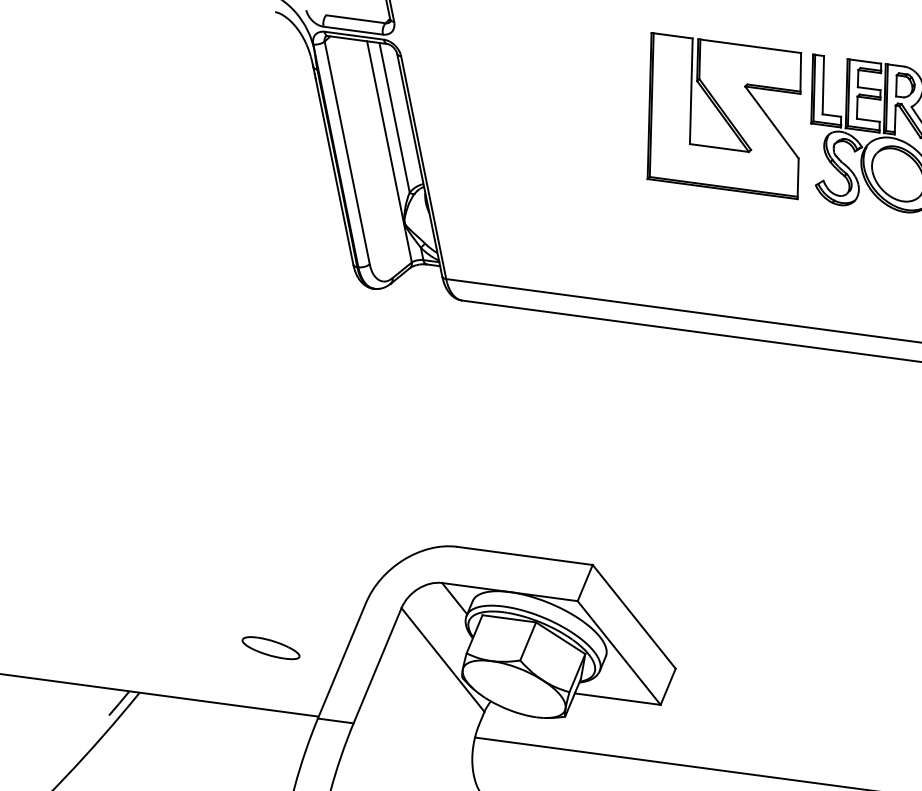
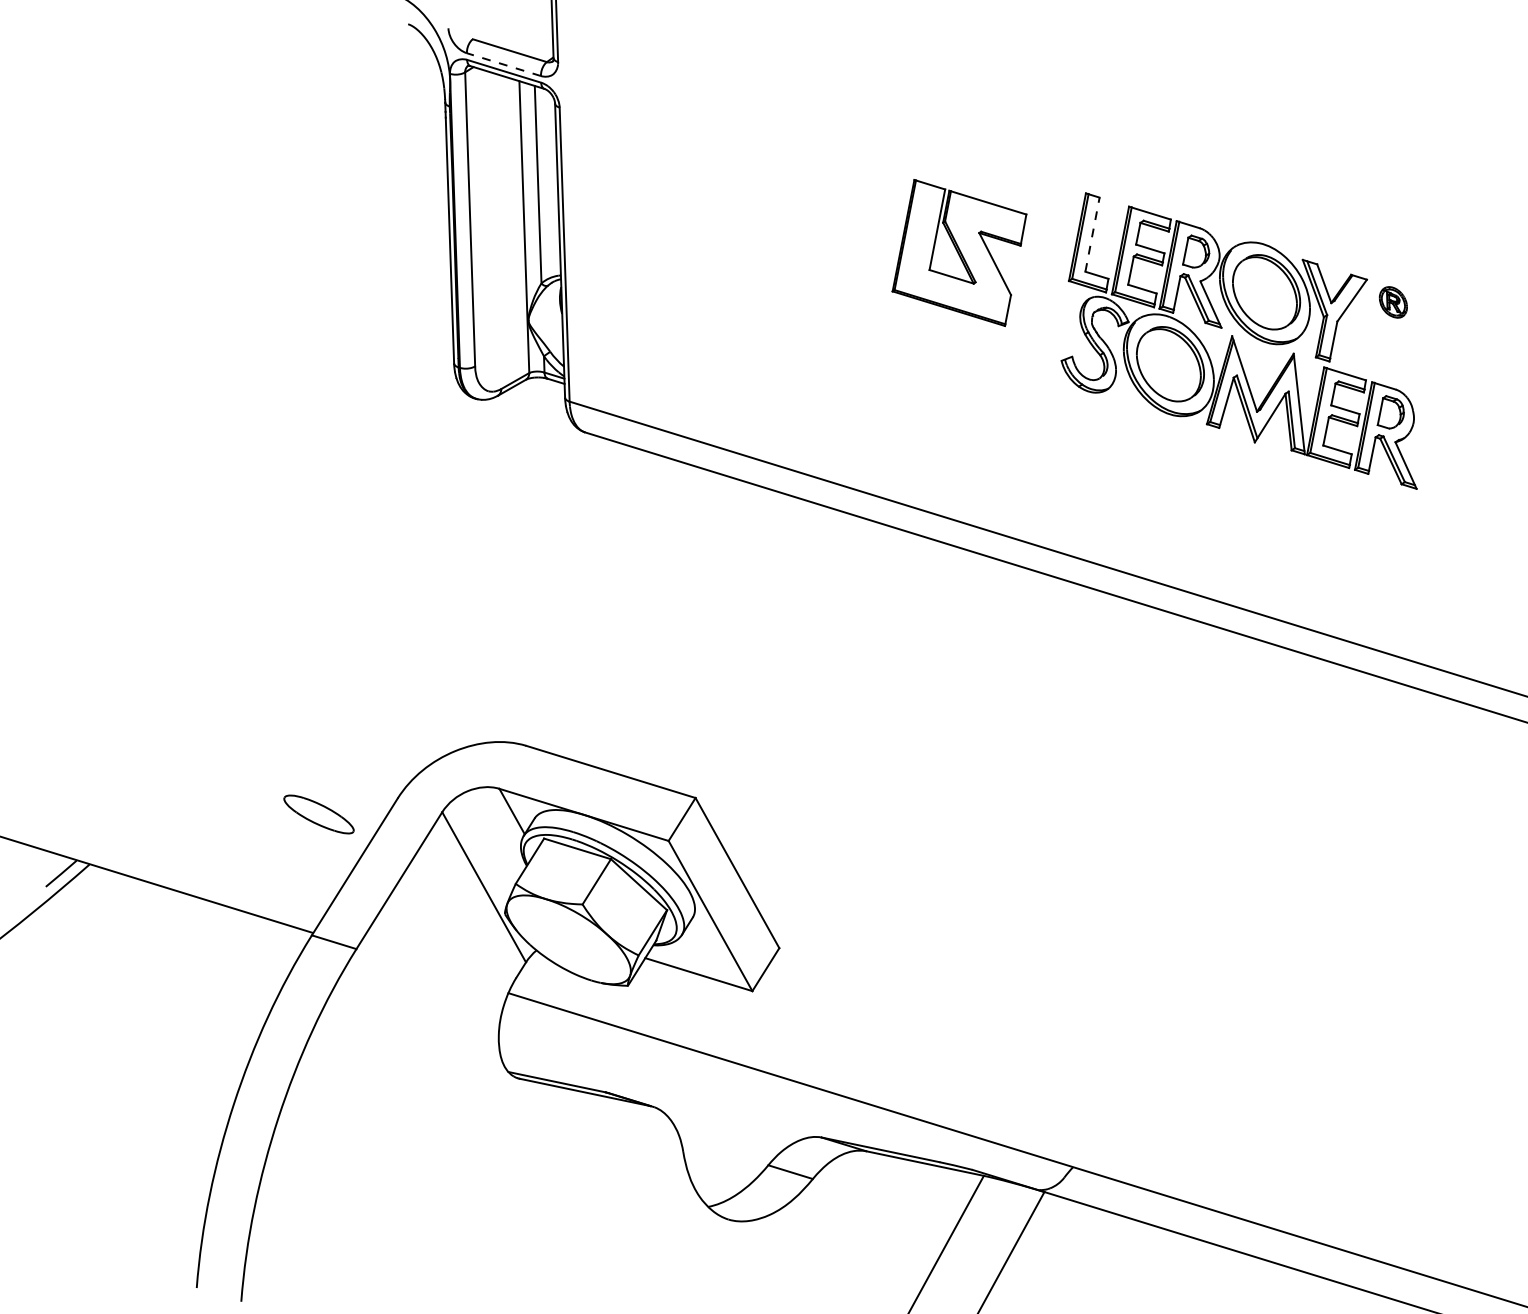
line: (352, 30) -> (503, 64), solid -> dashed
line: (823, 85) -> (1092, 234), solid -> dashed
part: (724, 115) -> (959, 252), size x0.6
part: (270, 648) -> (318, 814), moved

